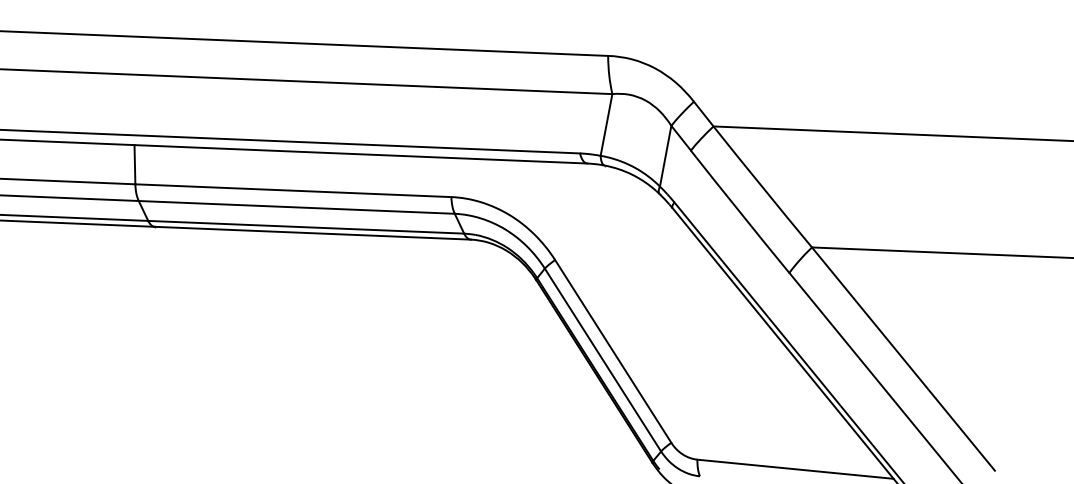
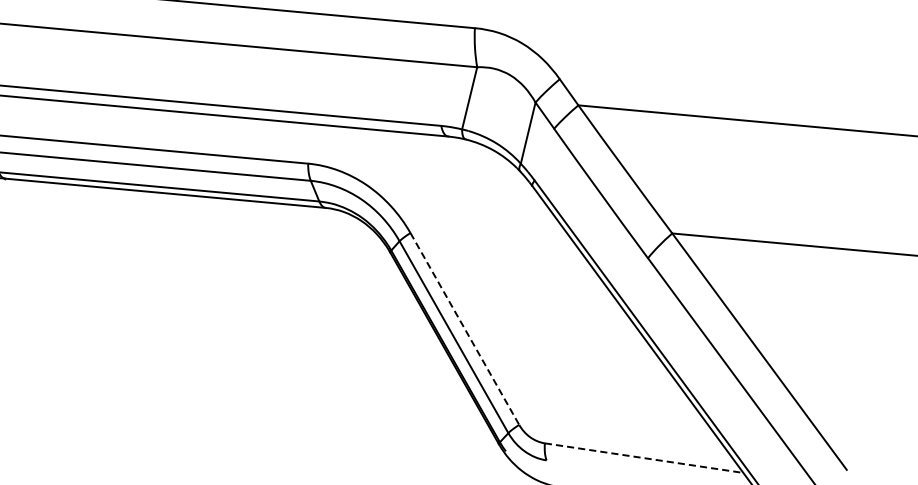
line: (613, 351) -> (465, 329), solid -> dashed
line: (795, 469) -> (644, 458), solid -> dashed

